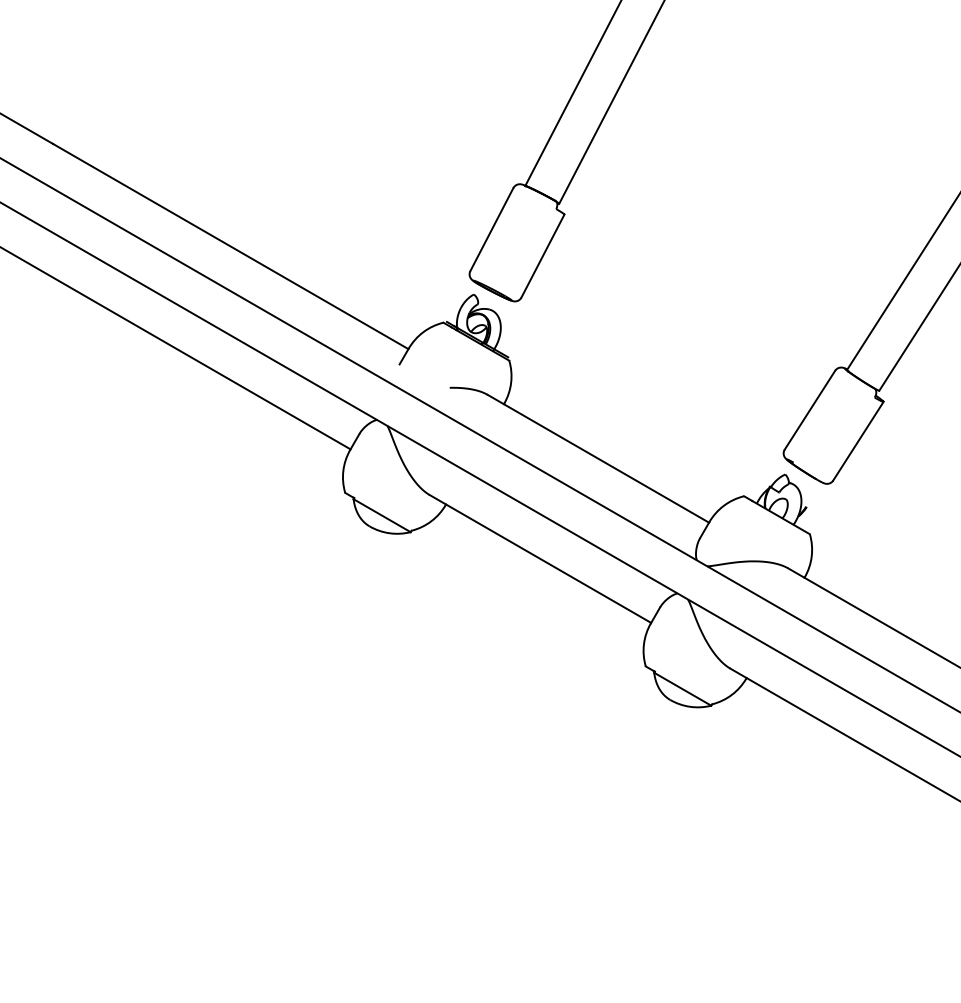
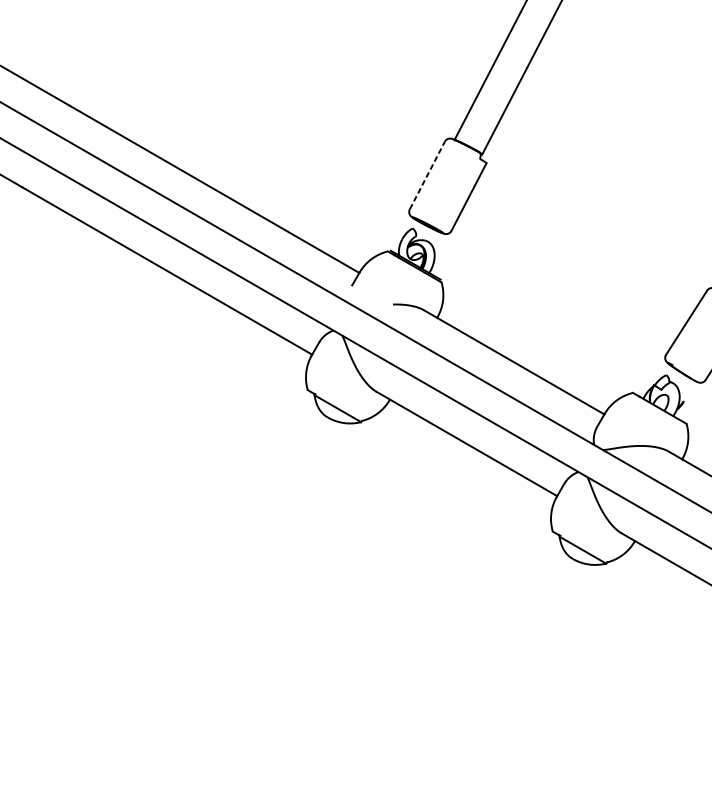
line: (491, 229) -> (427, 175), solid -> dashed

